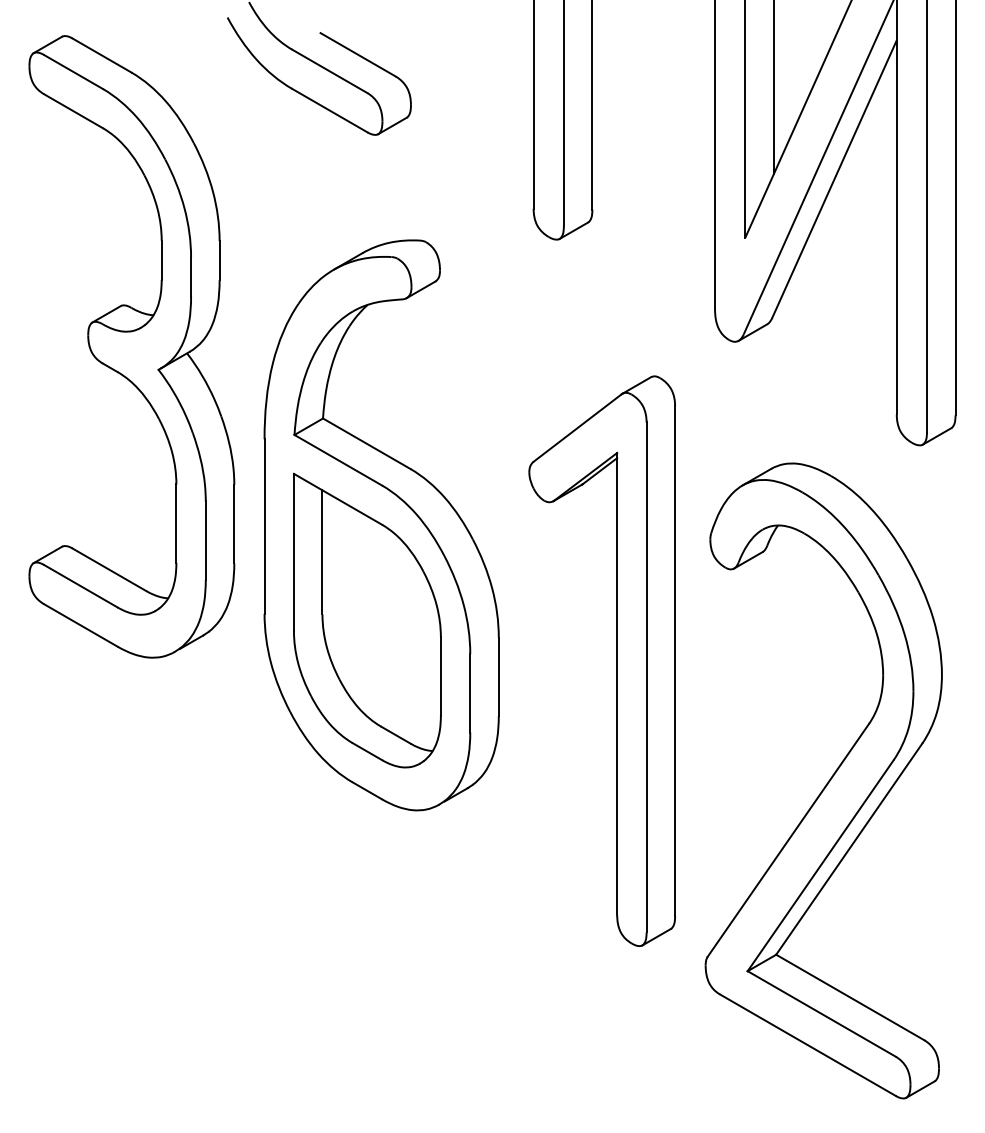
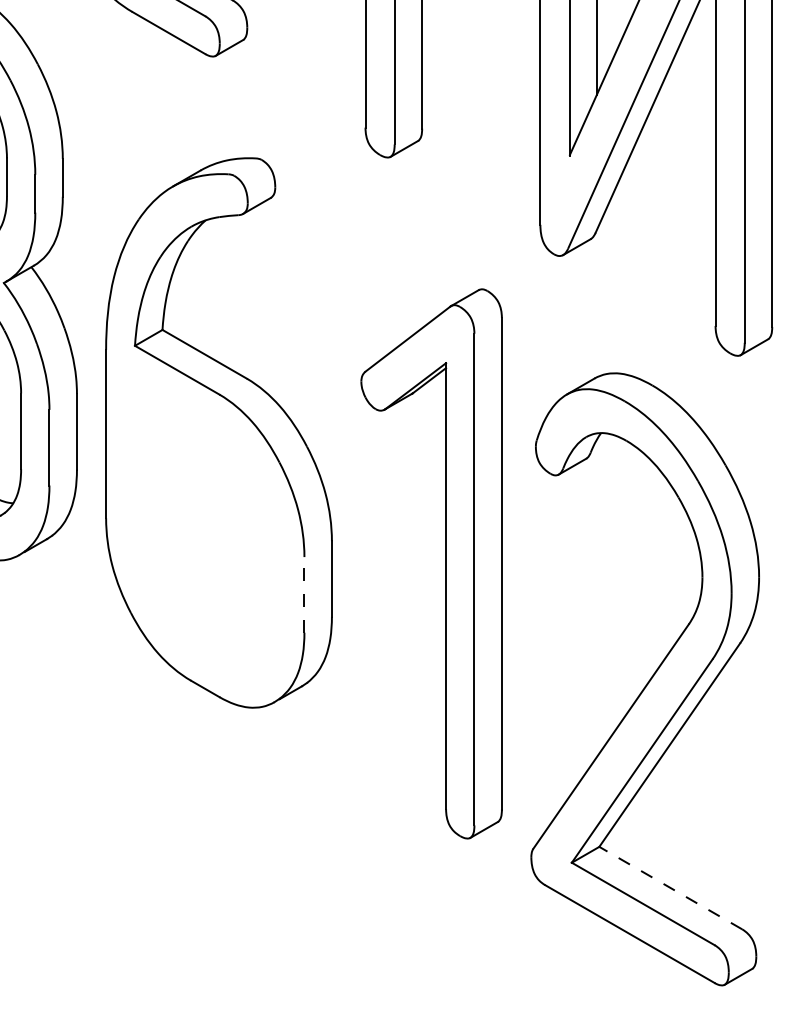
part: (367, 620) -> (205, 524), removed
line: (470, 692) -> (304, 594), solid -> dashed
line: (850, 997) -> (670, 888), solid -> dashed

